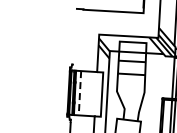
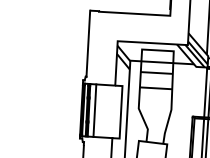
line: (73, 36) -> (87, 43), added
line: (79, 93) -> (94, 111), dashed -> solid

